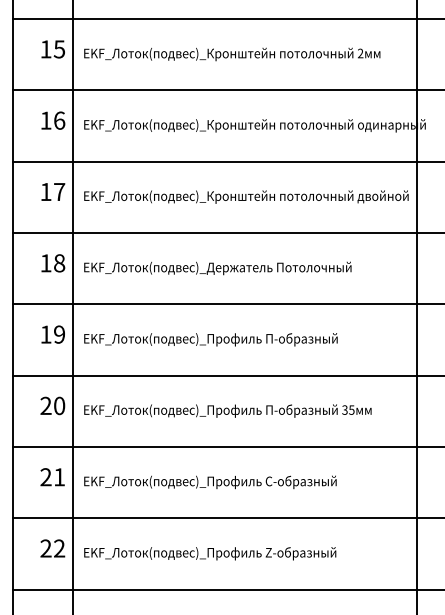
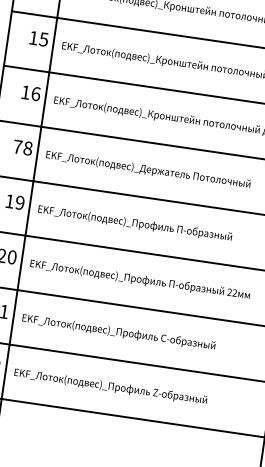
text: (59, 120) -> (43, 39), 16 -> 15
text: (59, 191) -> (36, 93), 17 -> 16
text: (45, 263) -> (17, 147), 18 -> 78
text: (348, 409) -> (232, 292), 35 -> 22

